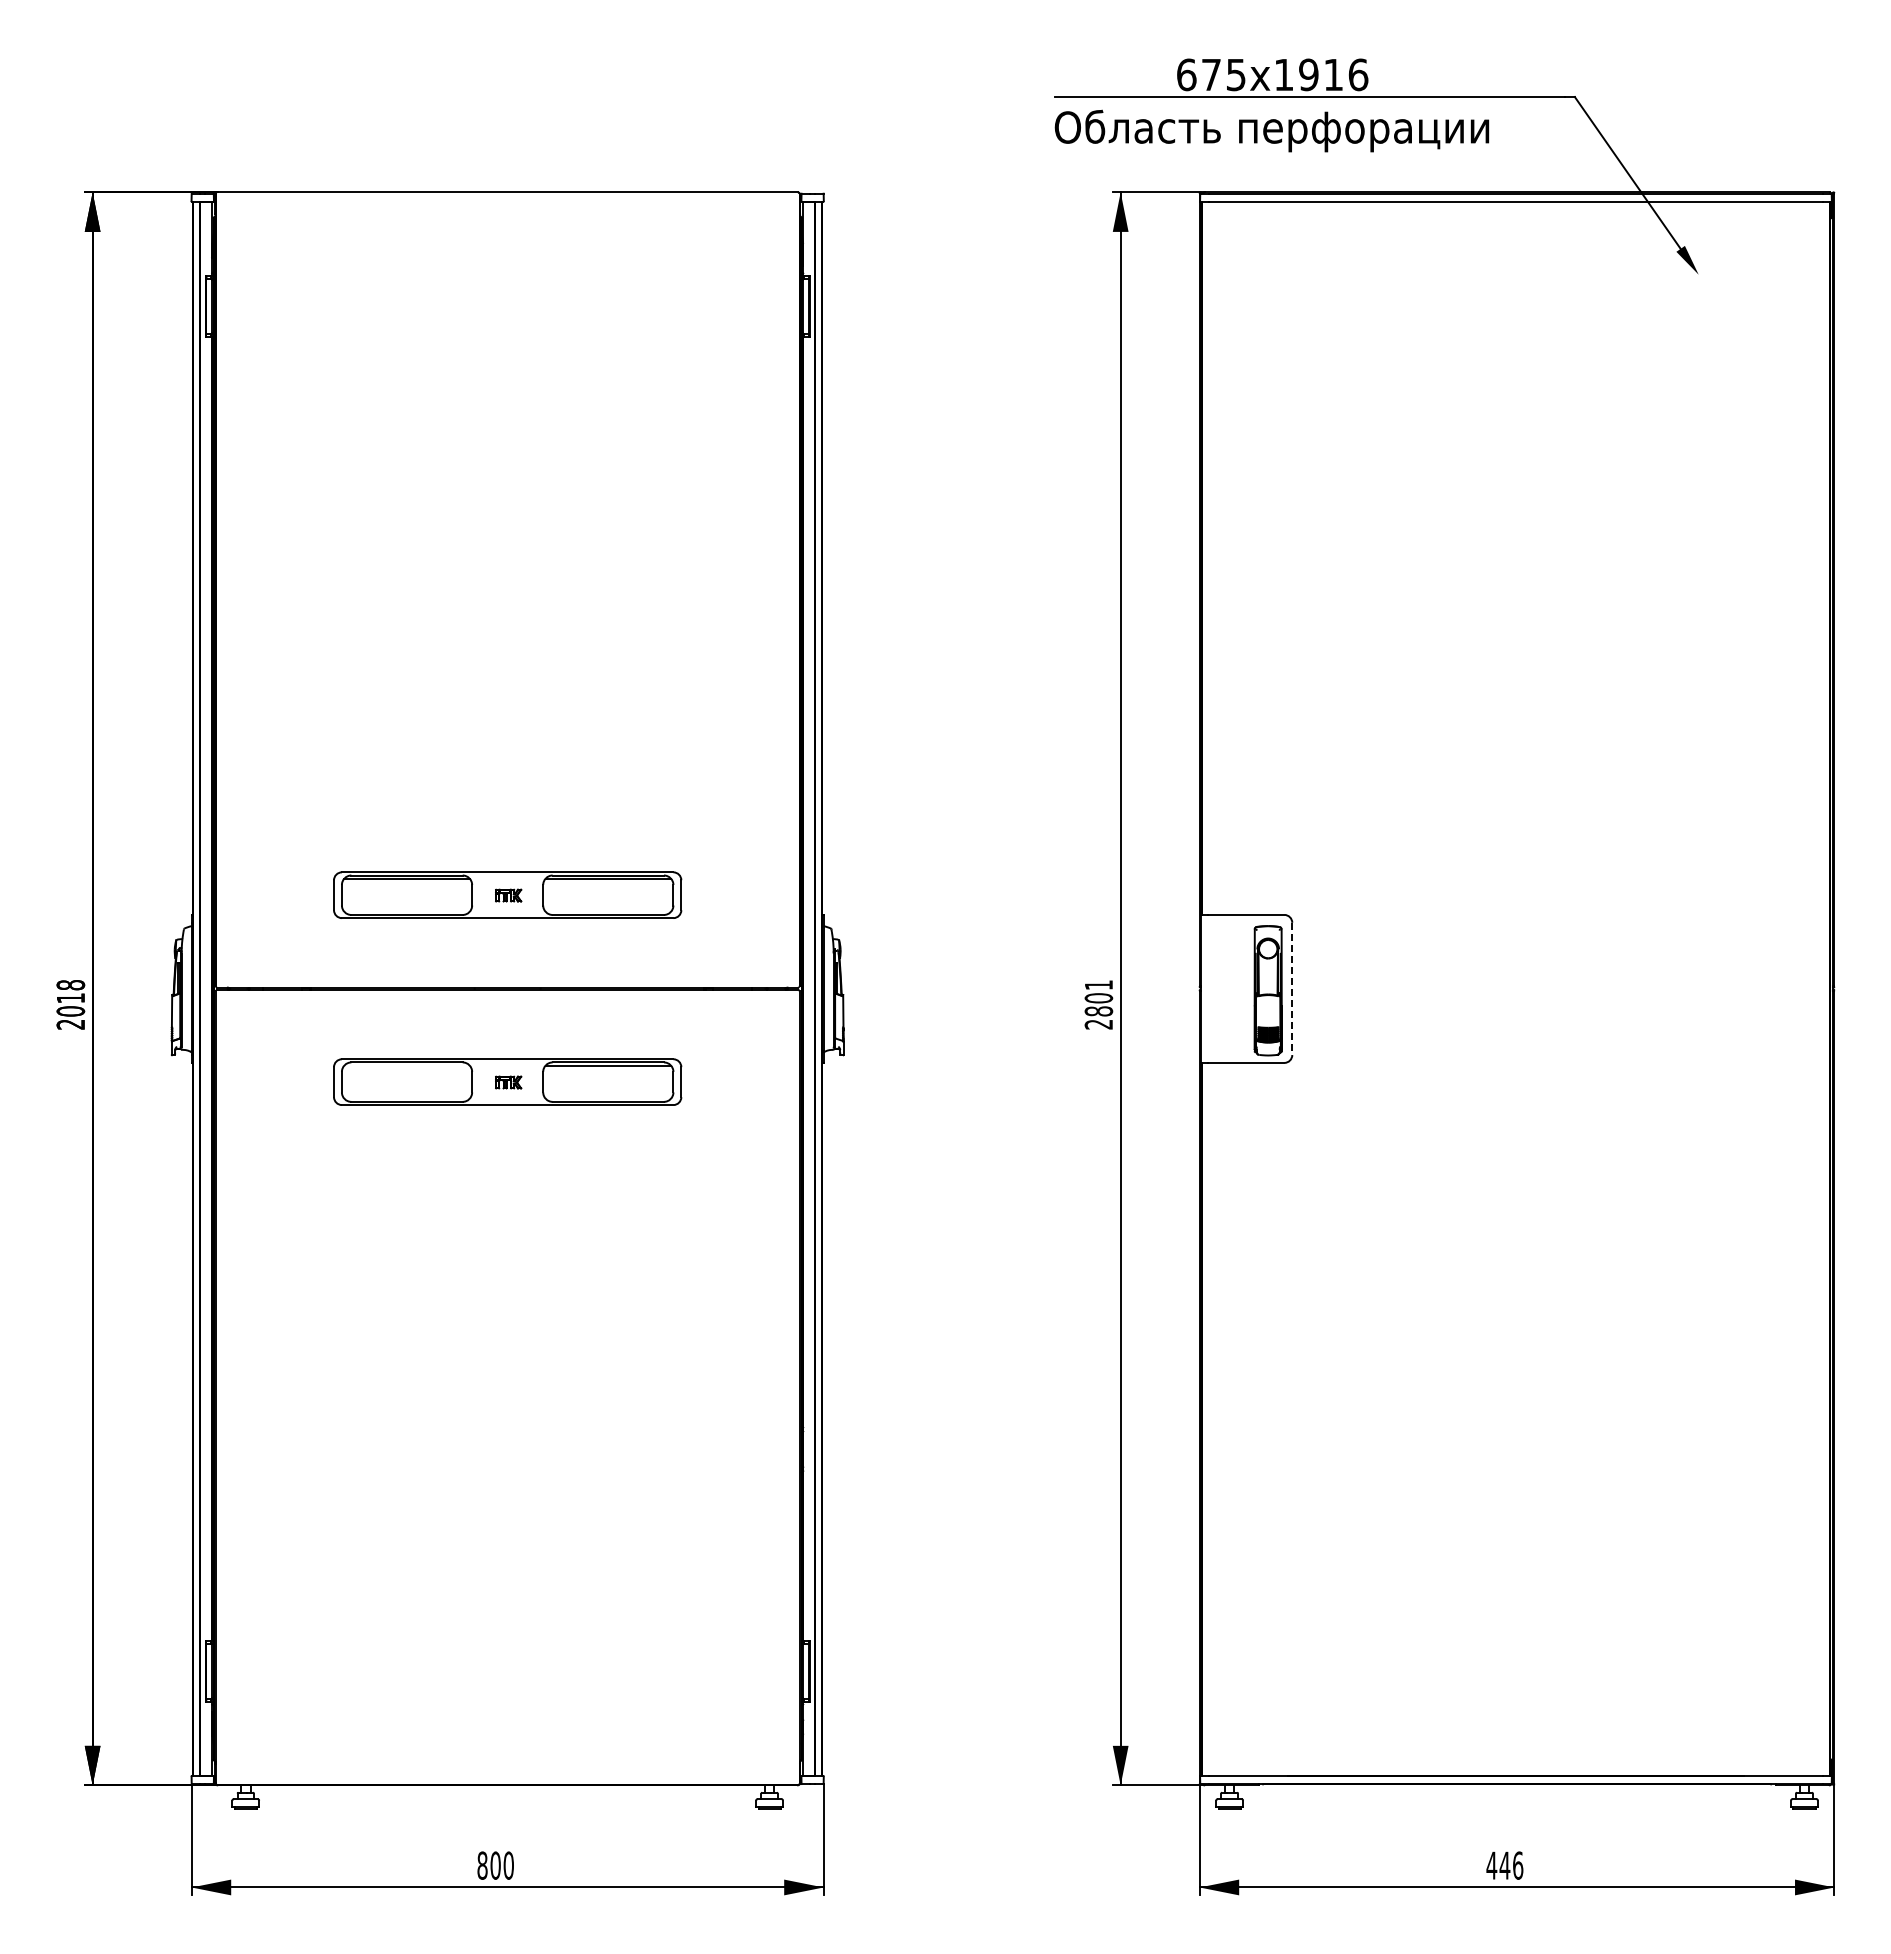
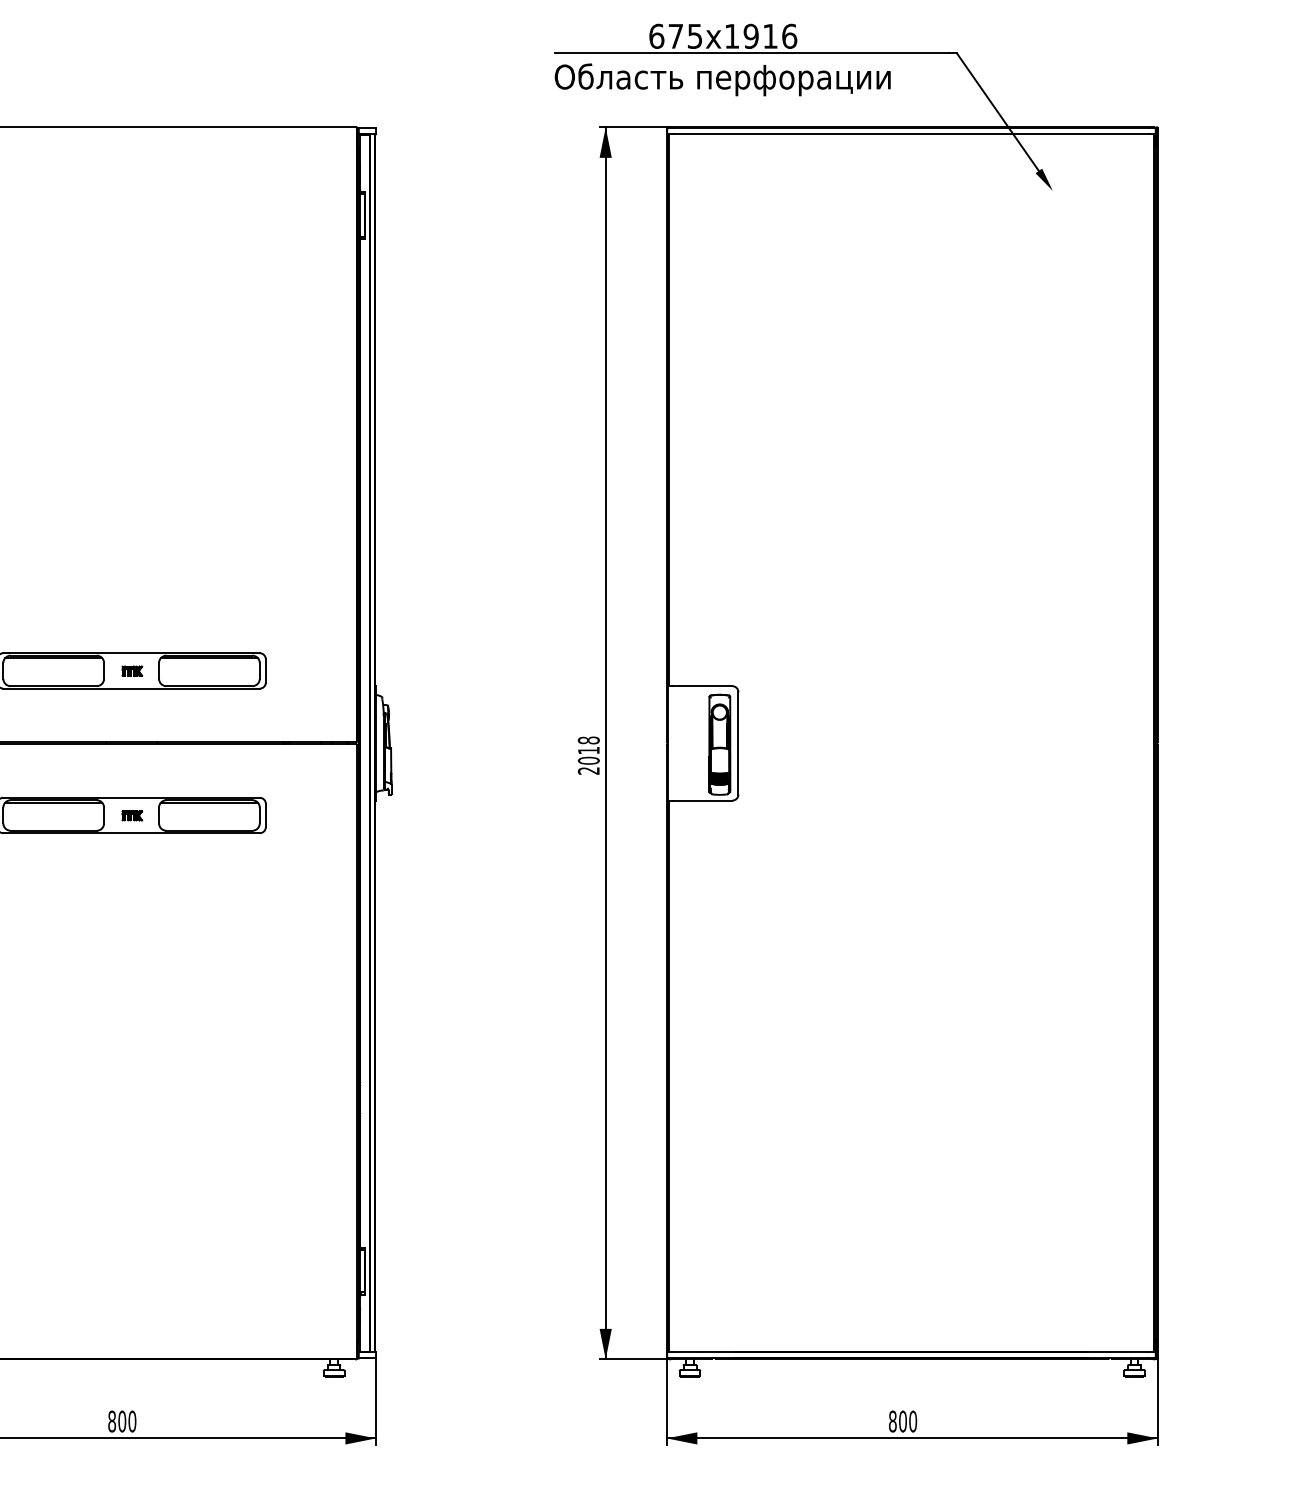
line: (1292, 989) -> (738, 743), dashed -> solid
text: (1098, 998) -> (588, 750), 2801 -> 2018
line: (406, 1065) -> (53, 802), added
text: (1504, 1865) -> (902, 1421), 446 -> 800

